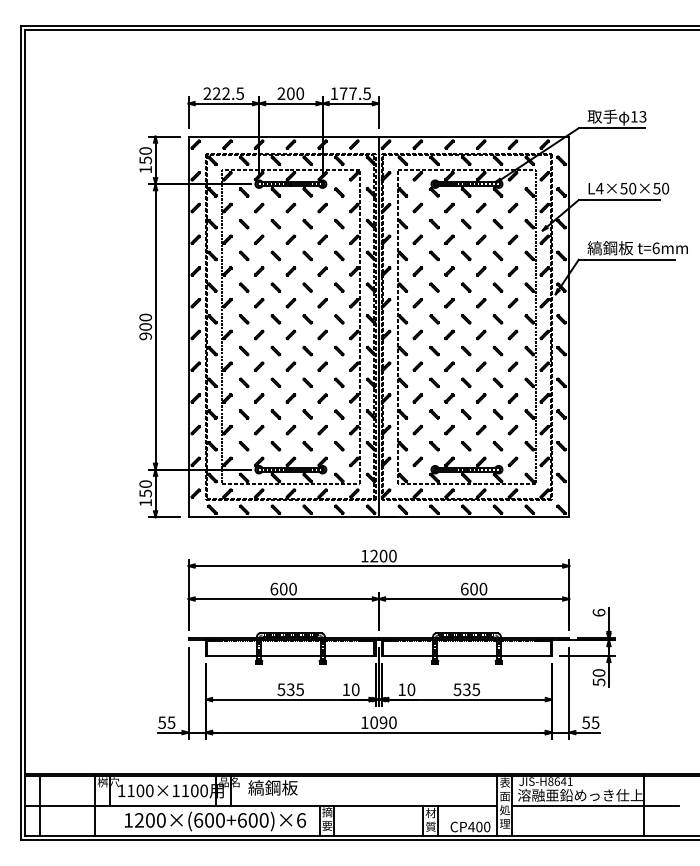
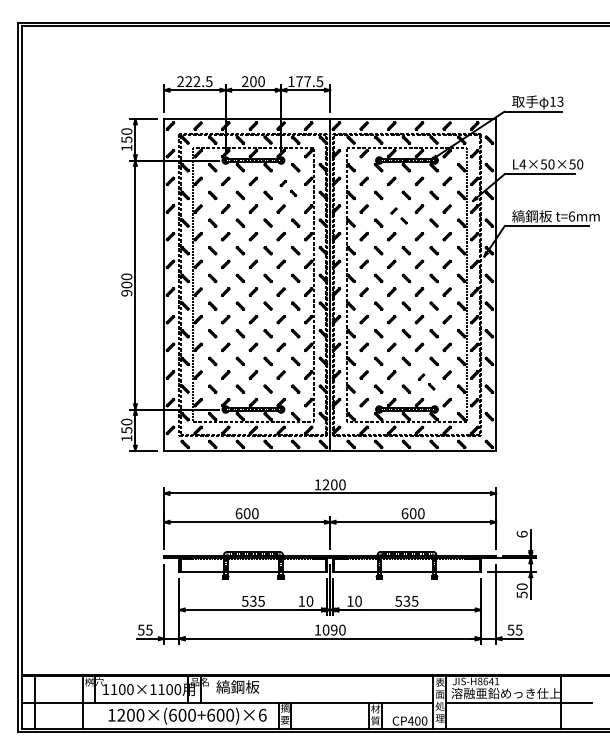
part: (331, 216) -> (288, 188), size x0.7
part: (457, 247) -> (398, 215), size x0.7
part: (489, 437) -> (426, 381), size x0.7

